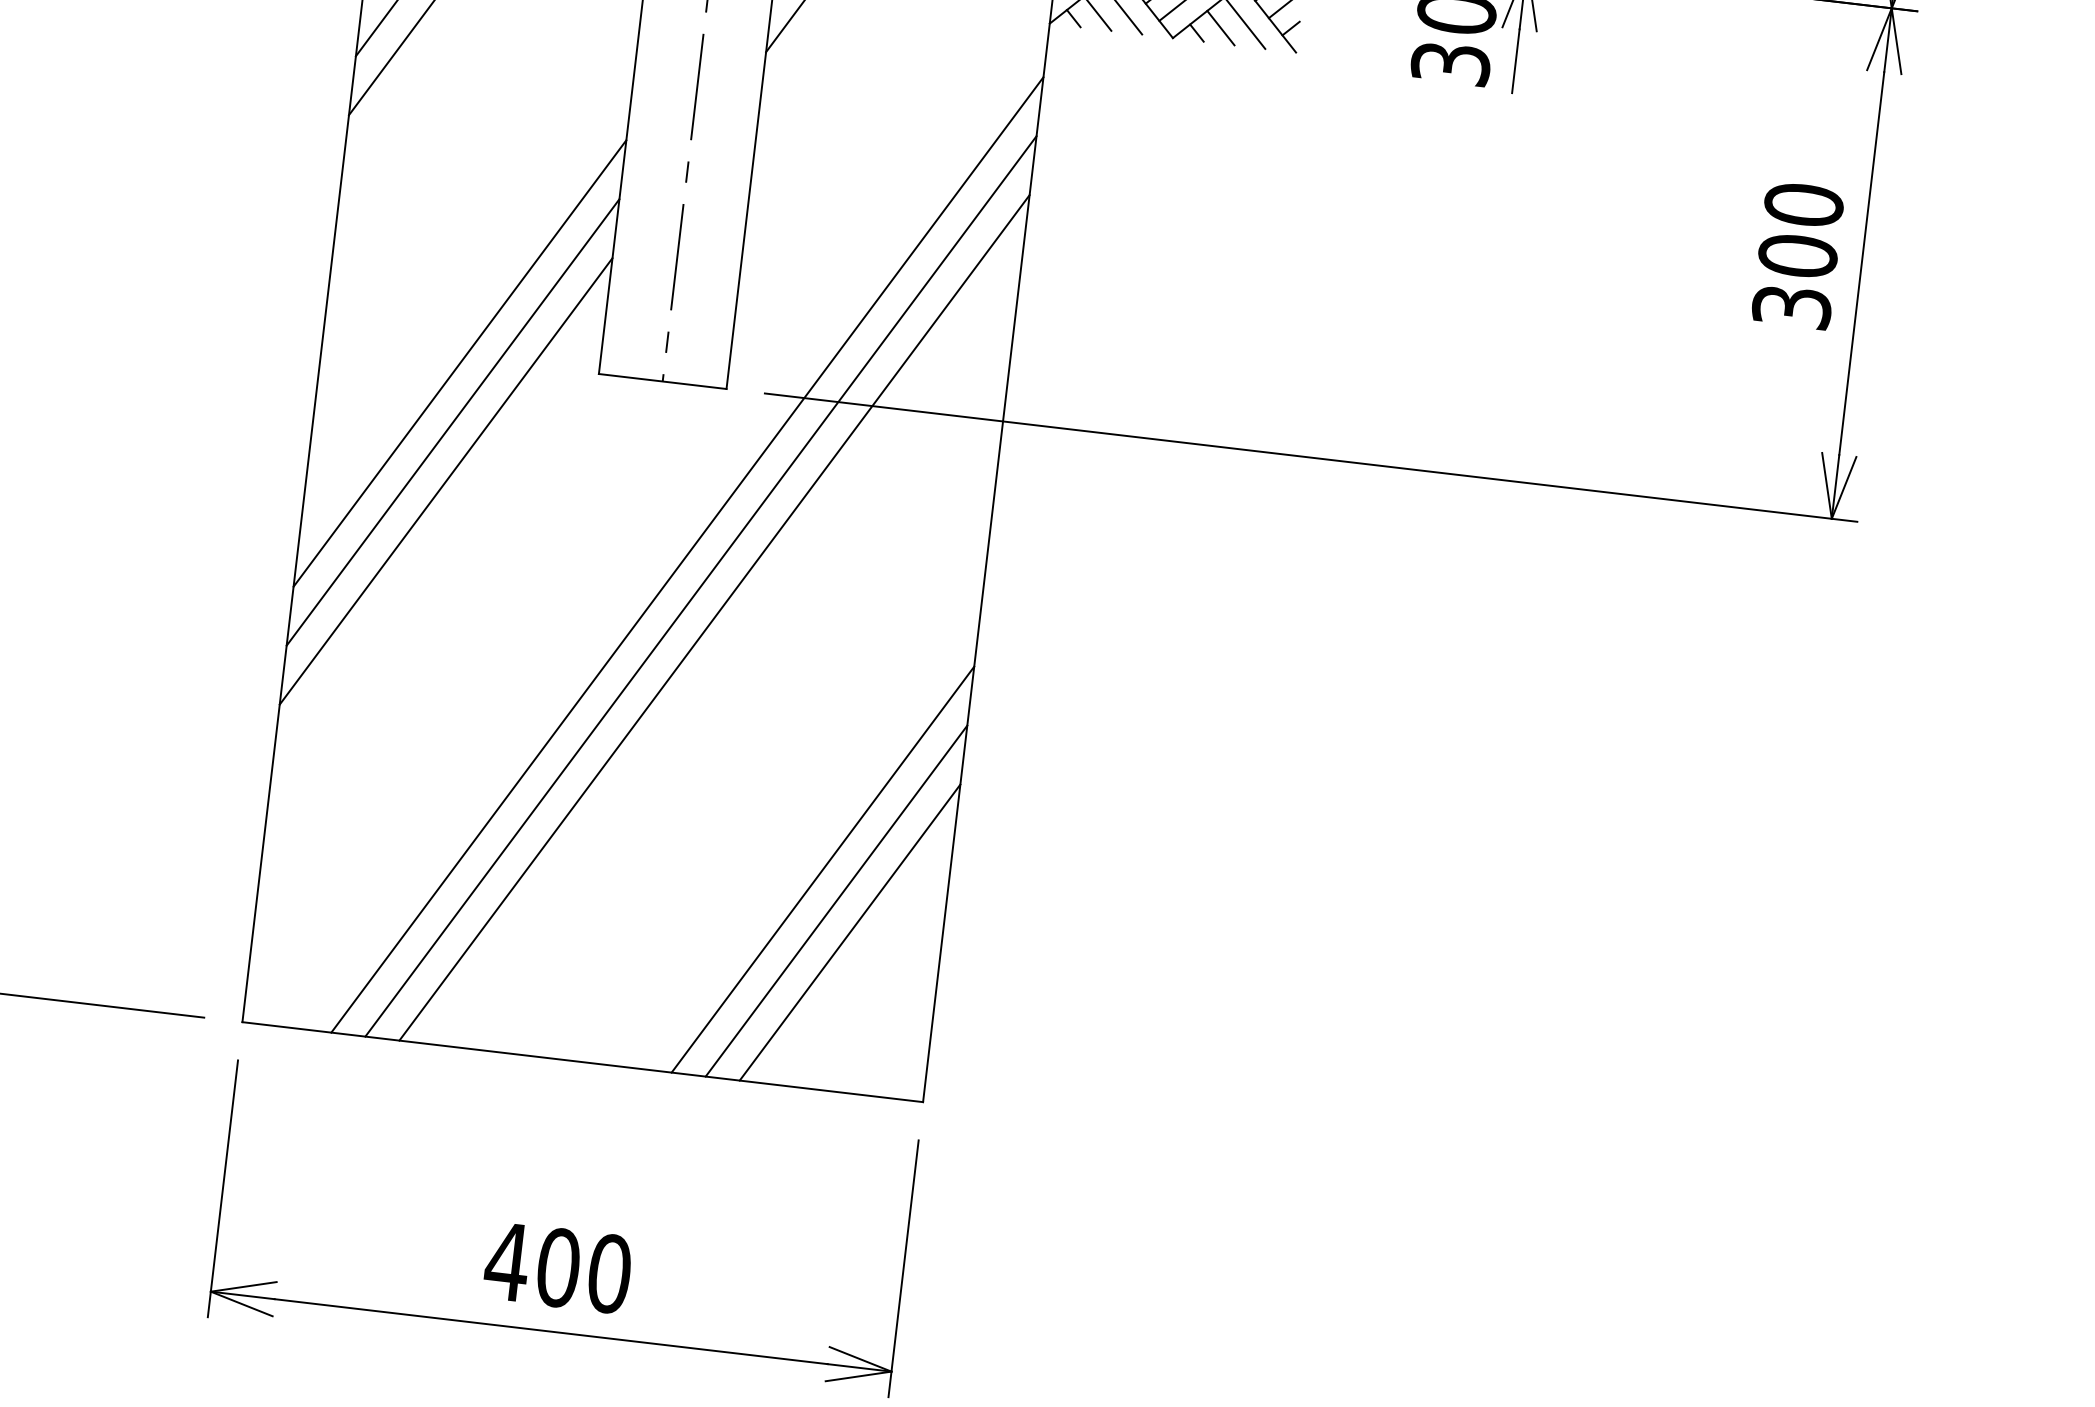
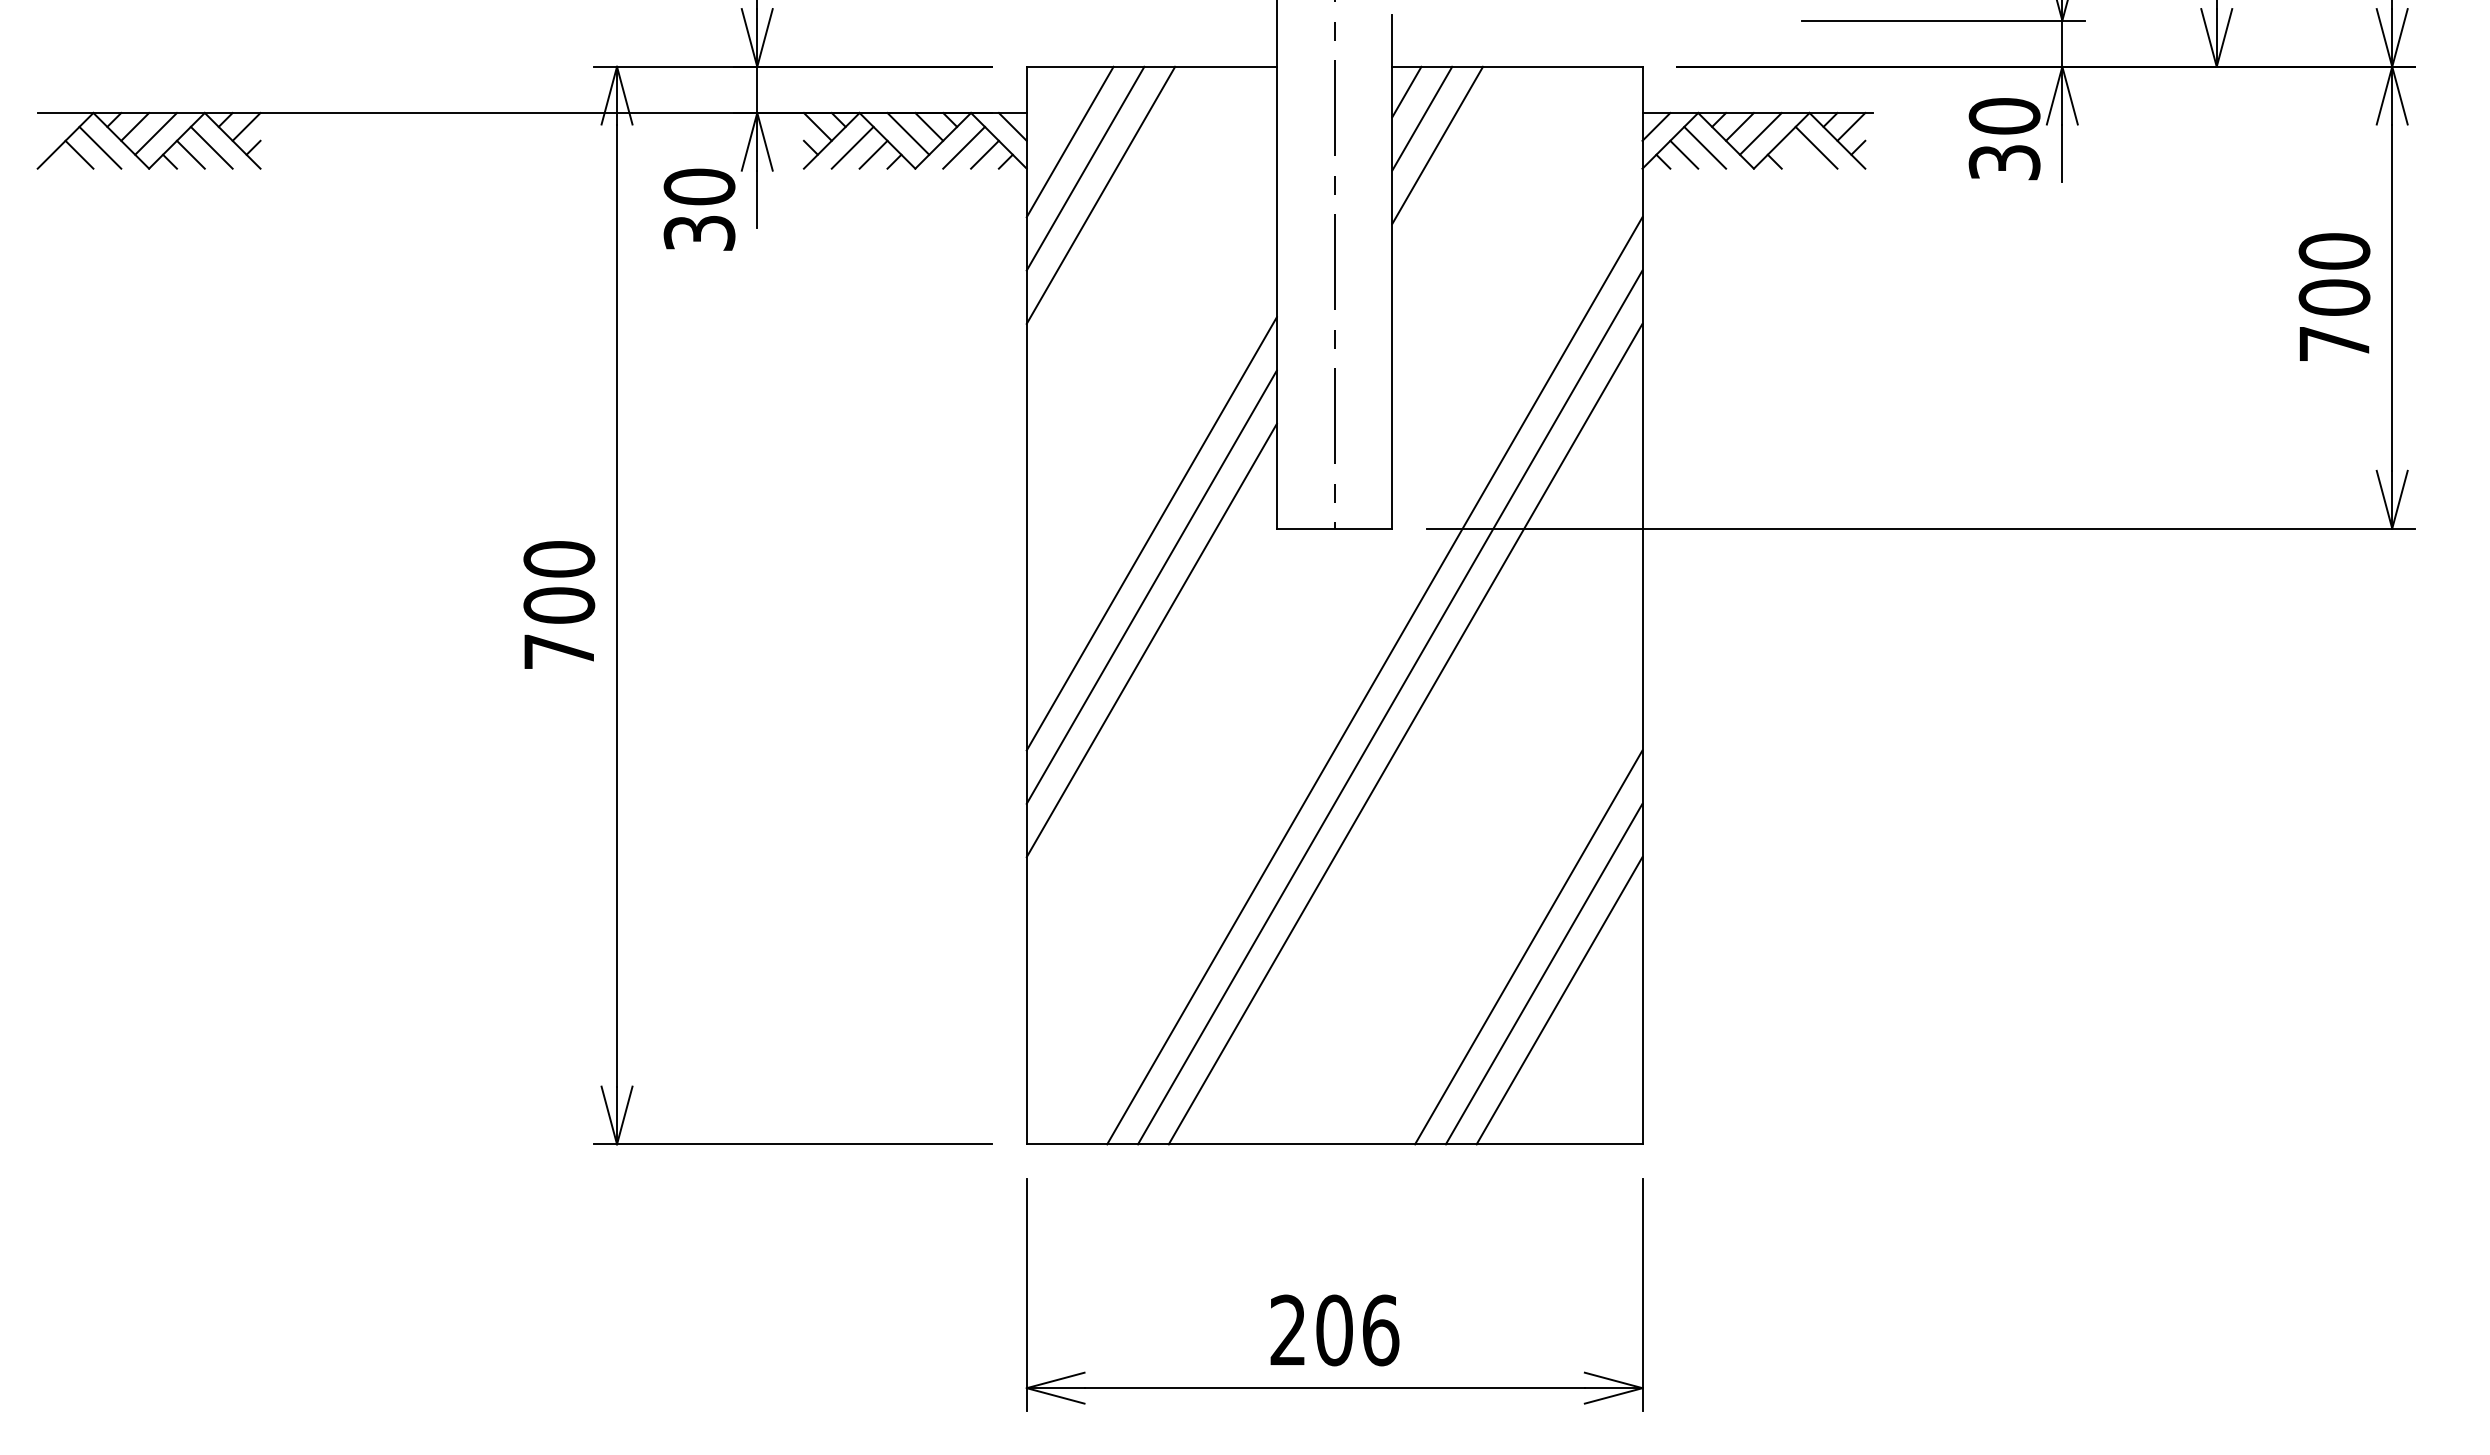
line: (1220, 27) -> (1795, 154), removed
text: (1792, 306) -> (2334, 343), 300 -> 700
text: (558, 1267) -> (1334, 1330), 400 -> 206

